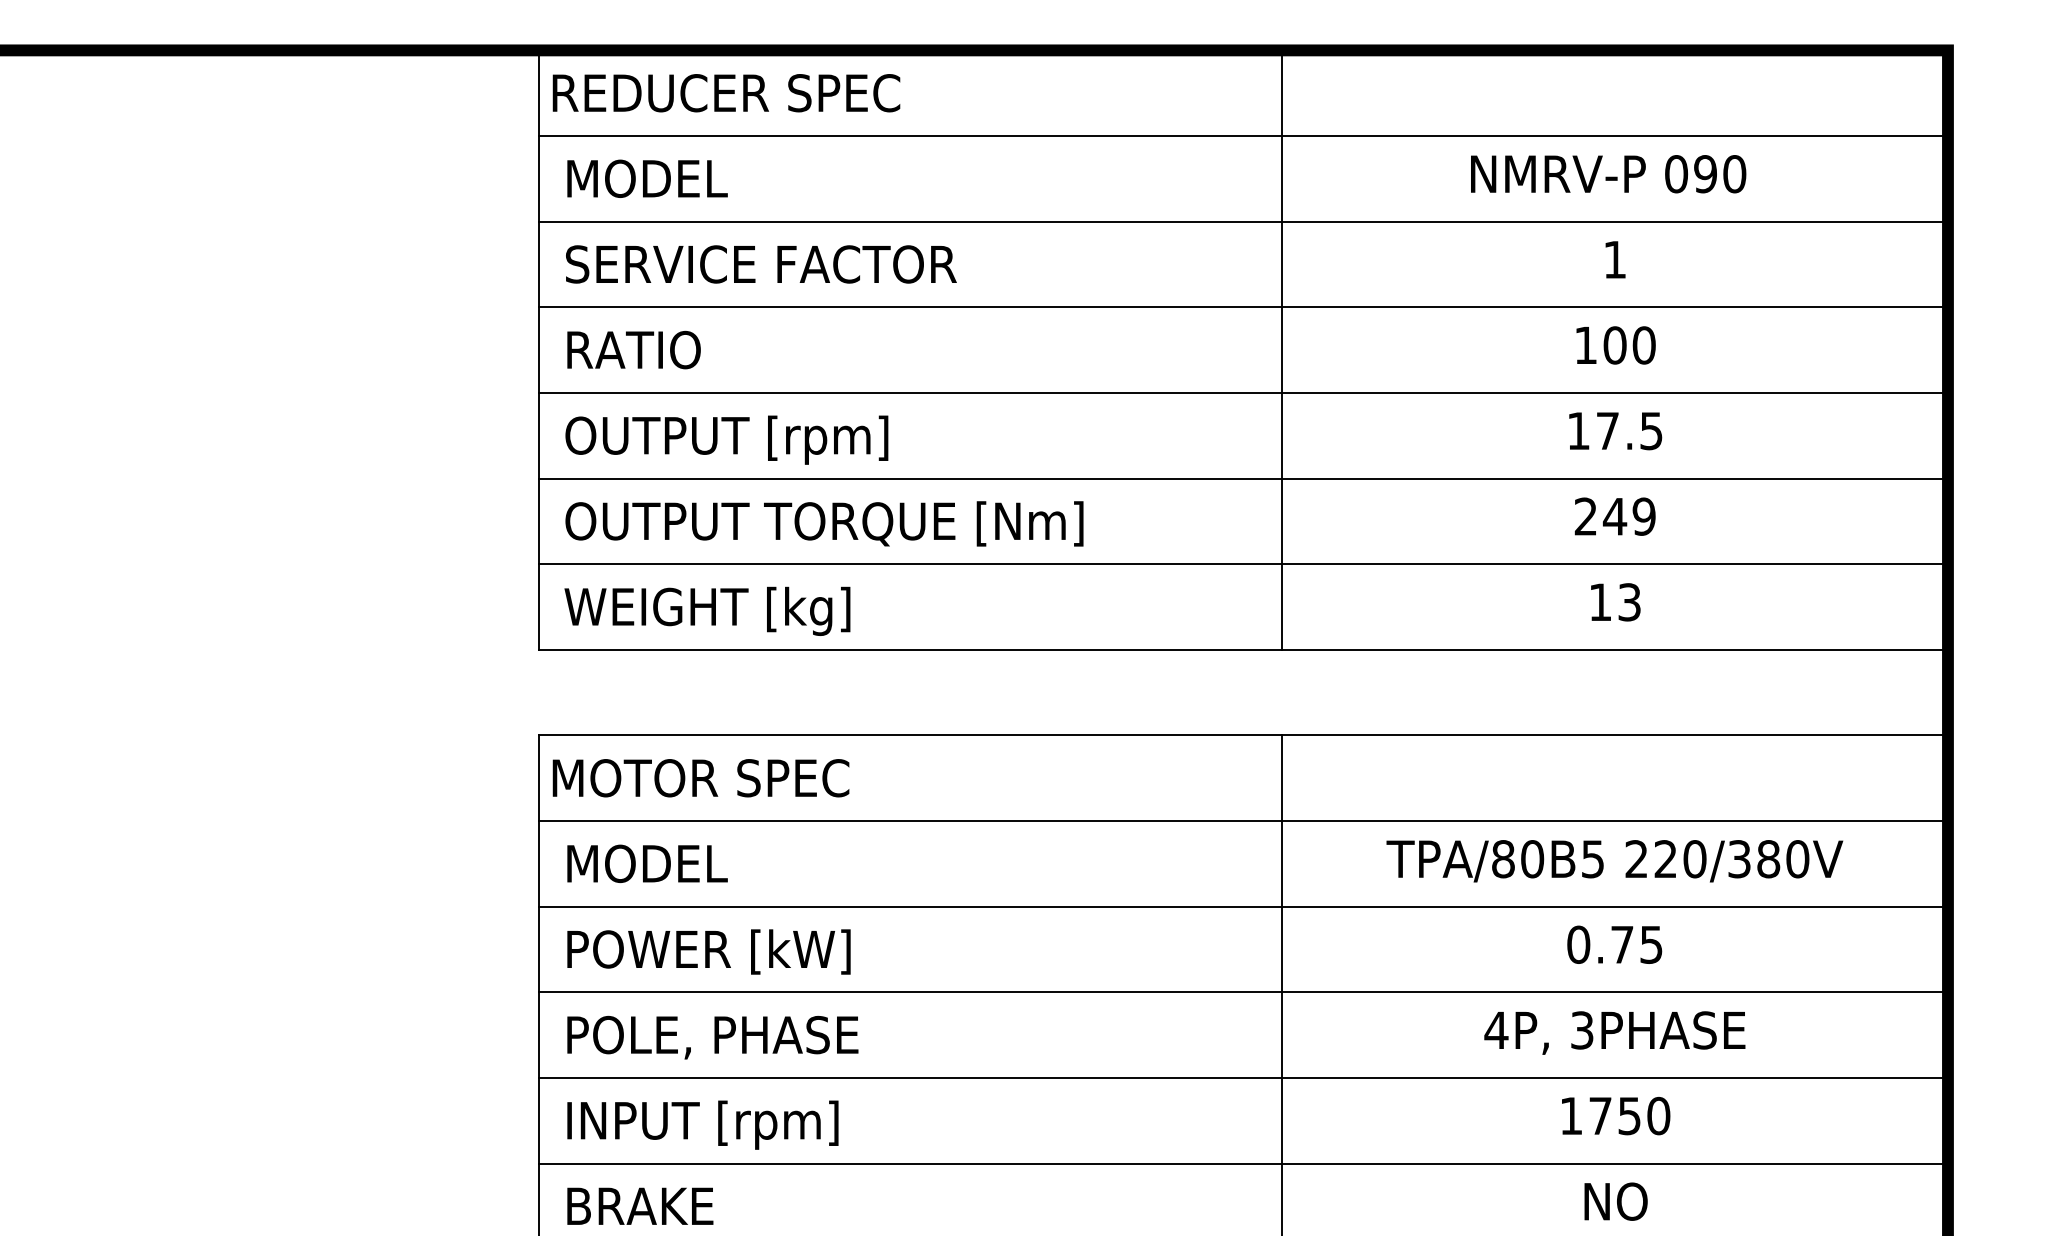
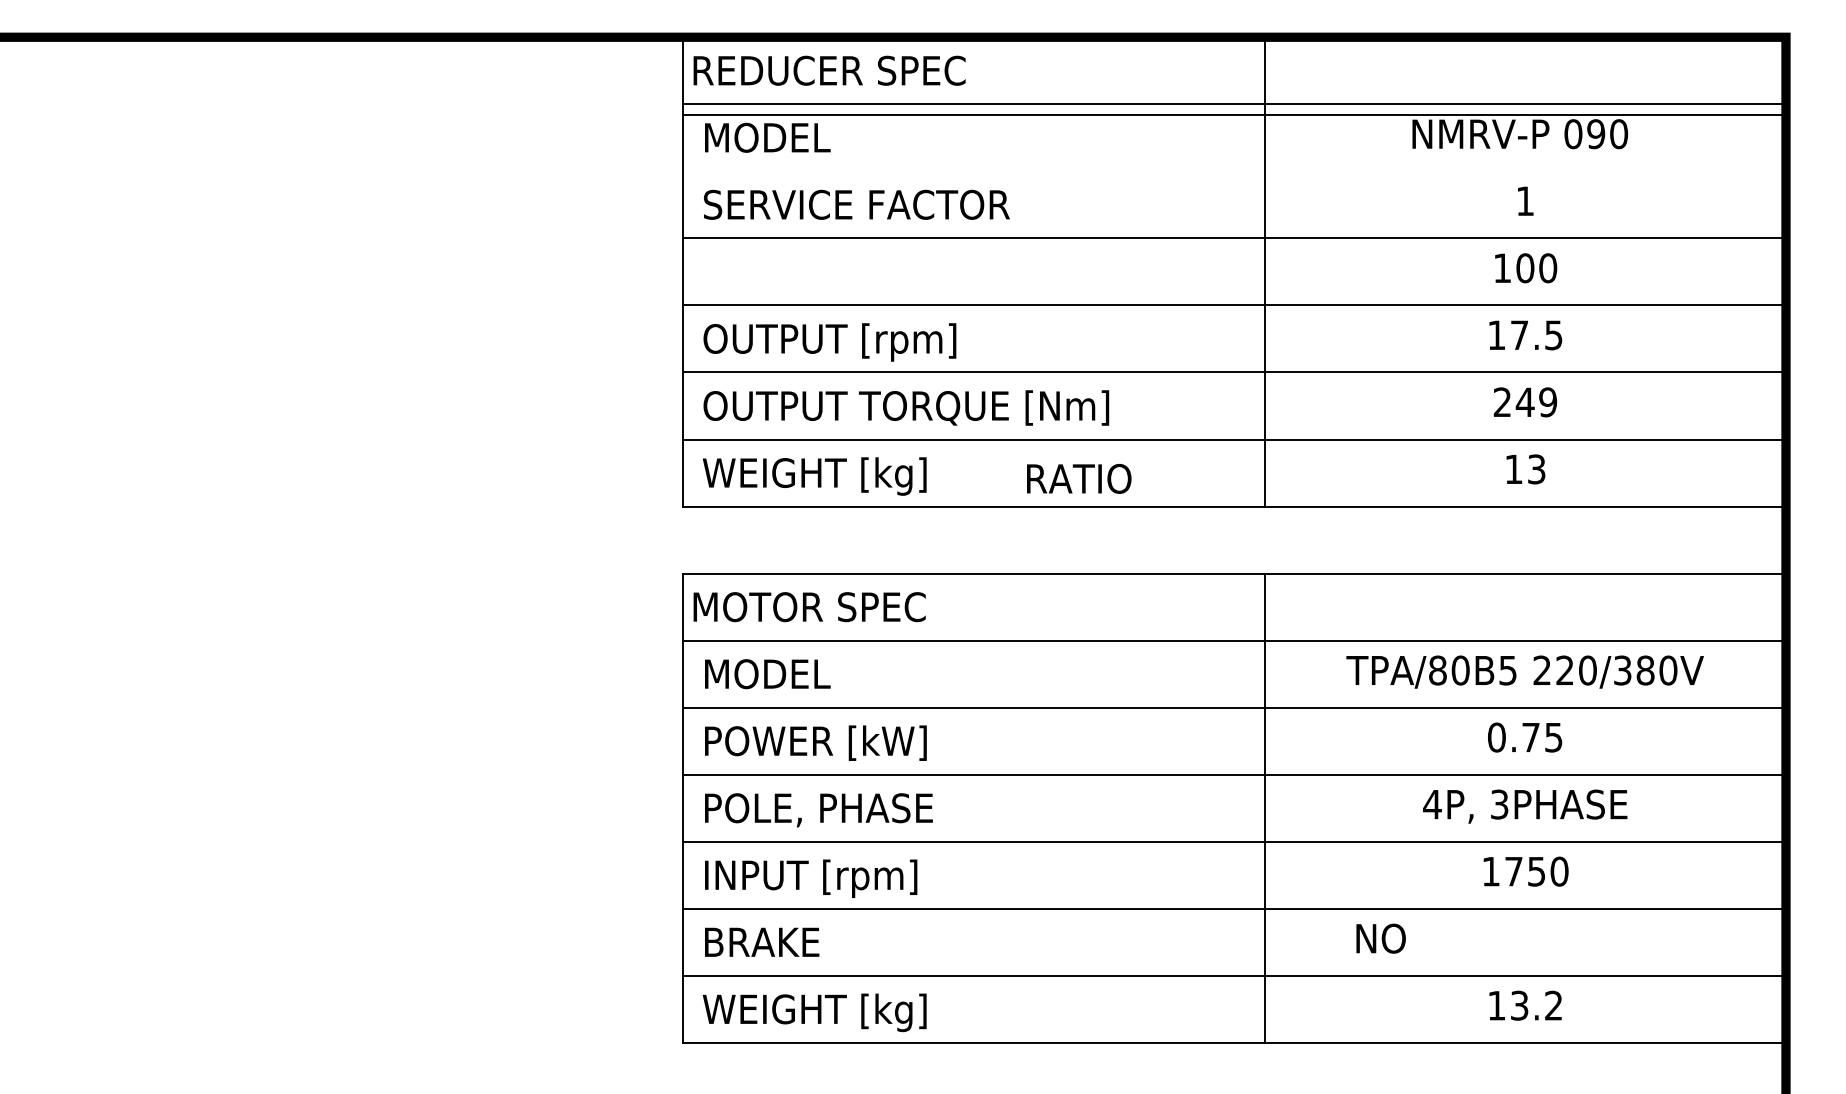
line: (1242, 221) -> (1233, 115), moved
text: (634, 349) -> (1079, 478), moved
text: (1615, 1201) -> (1380, 938), moved

